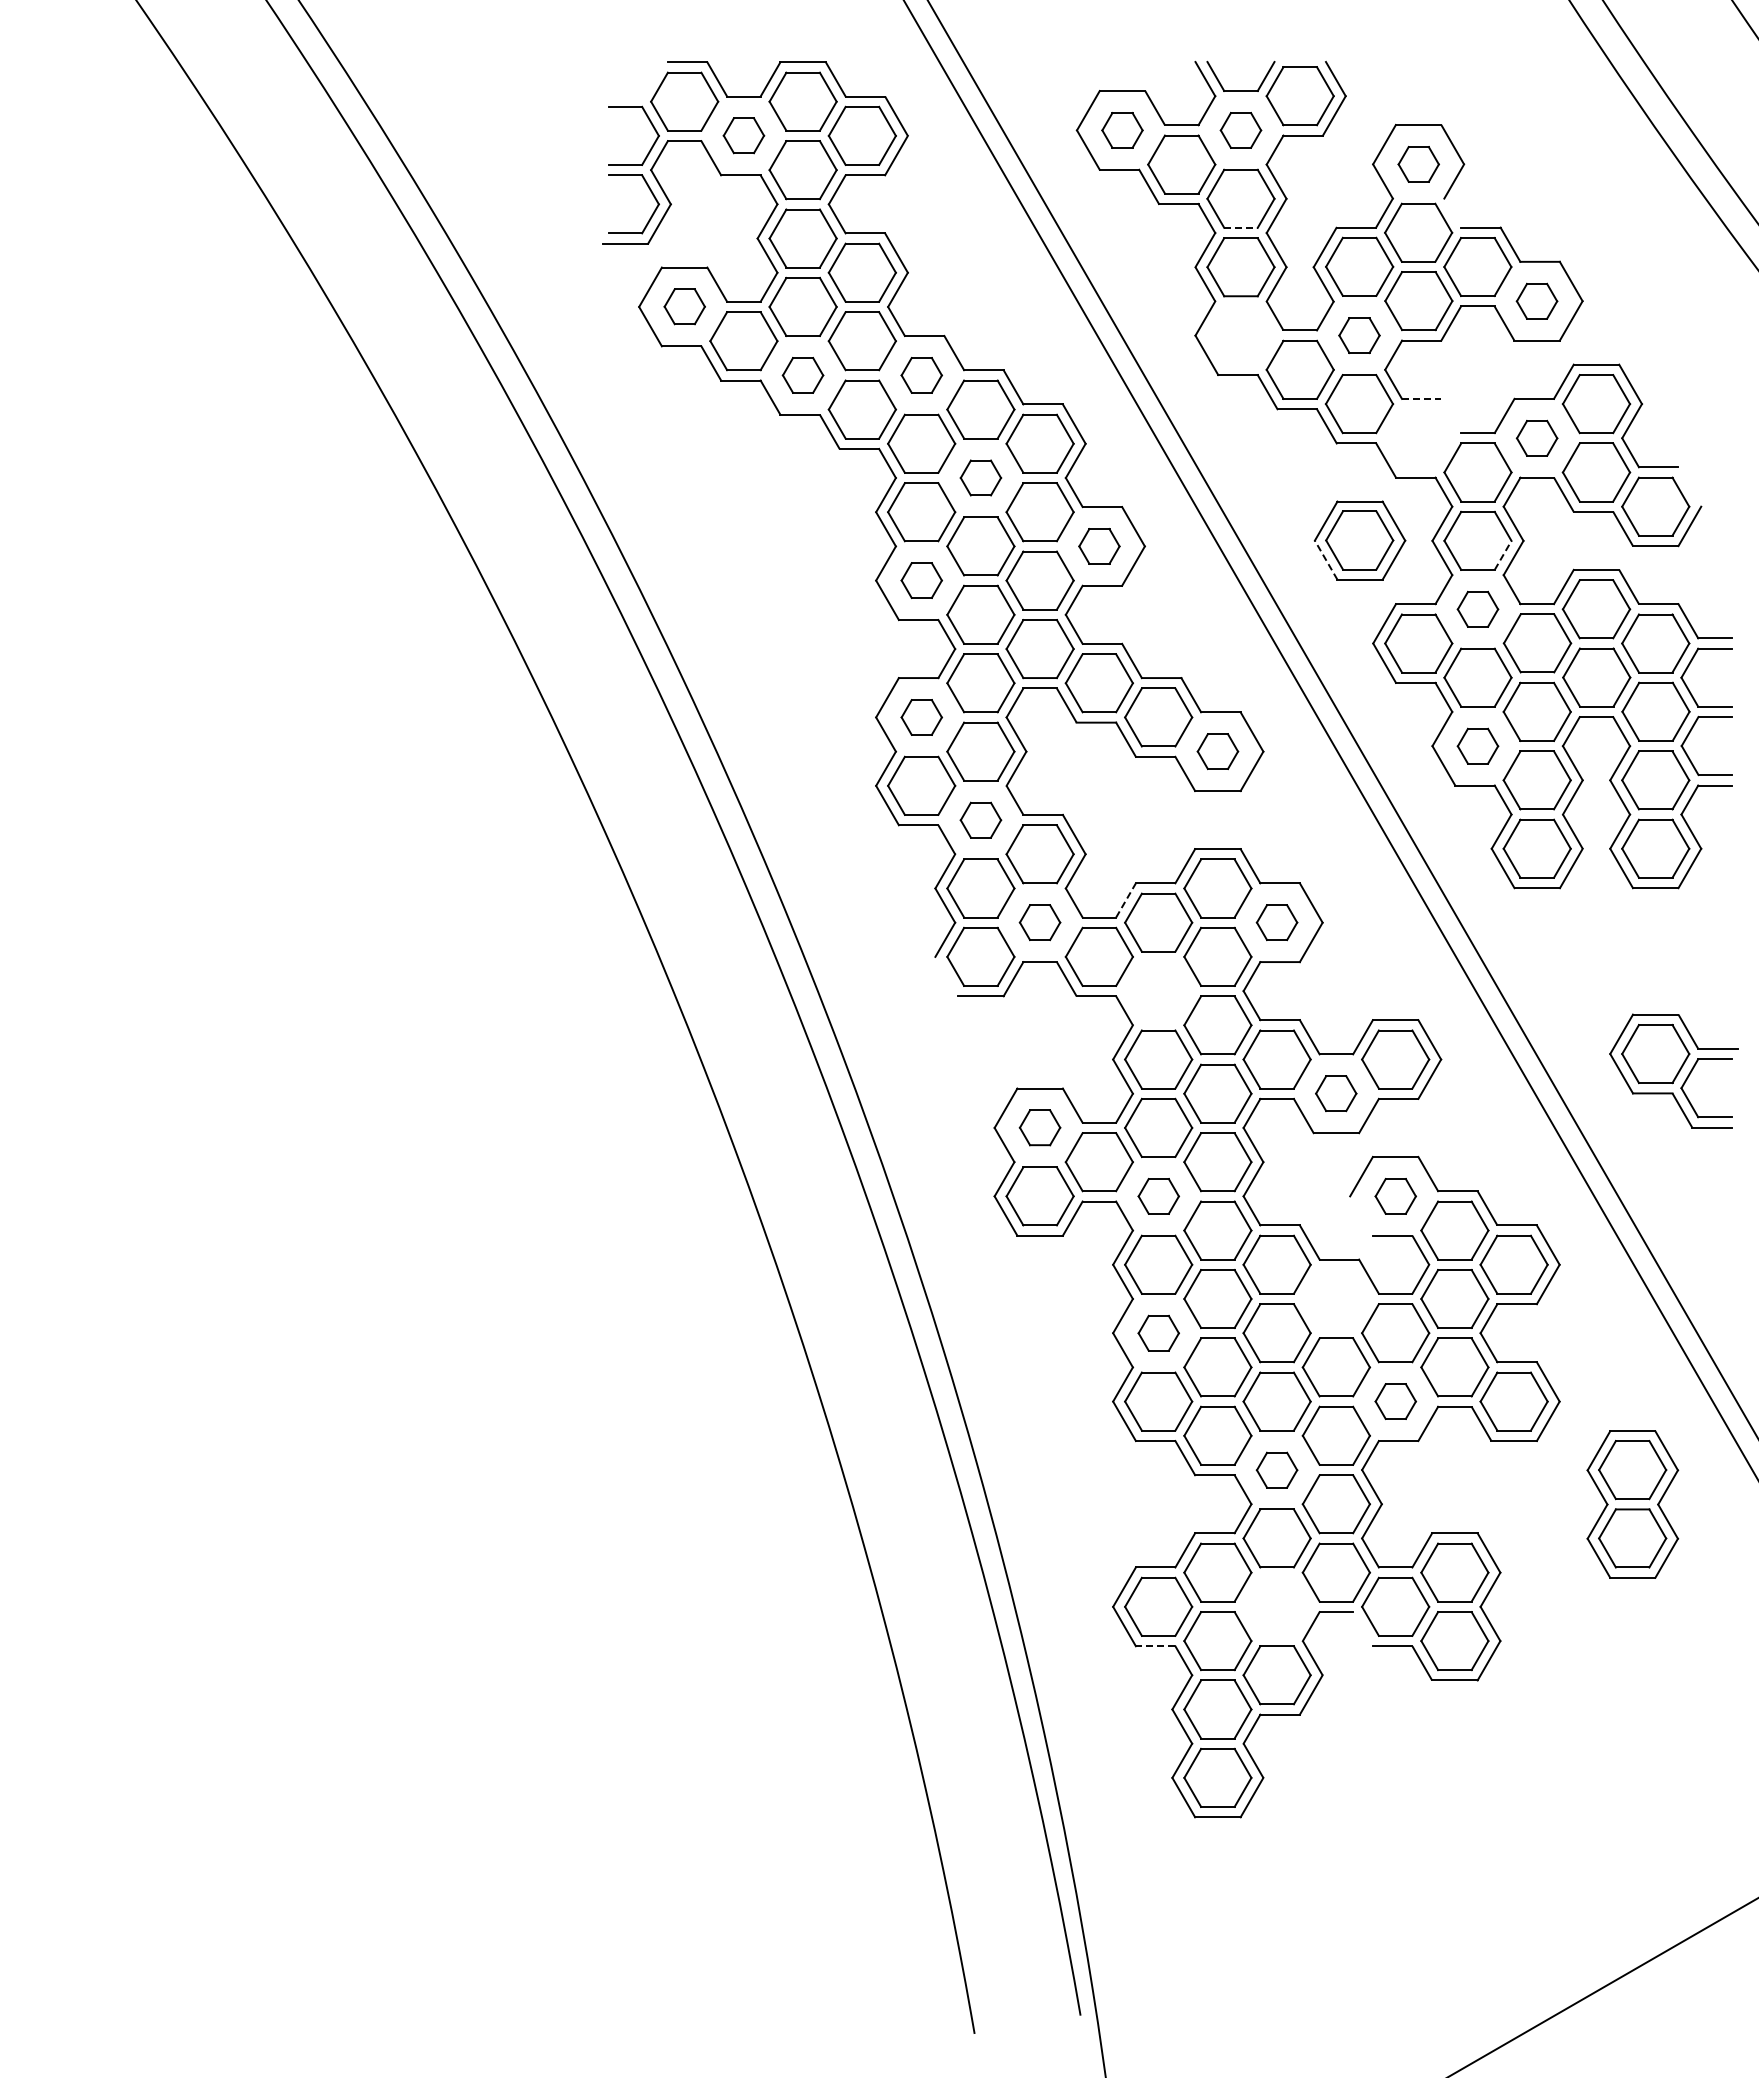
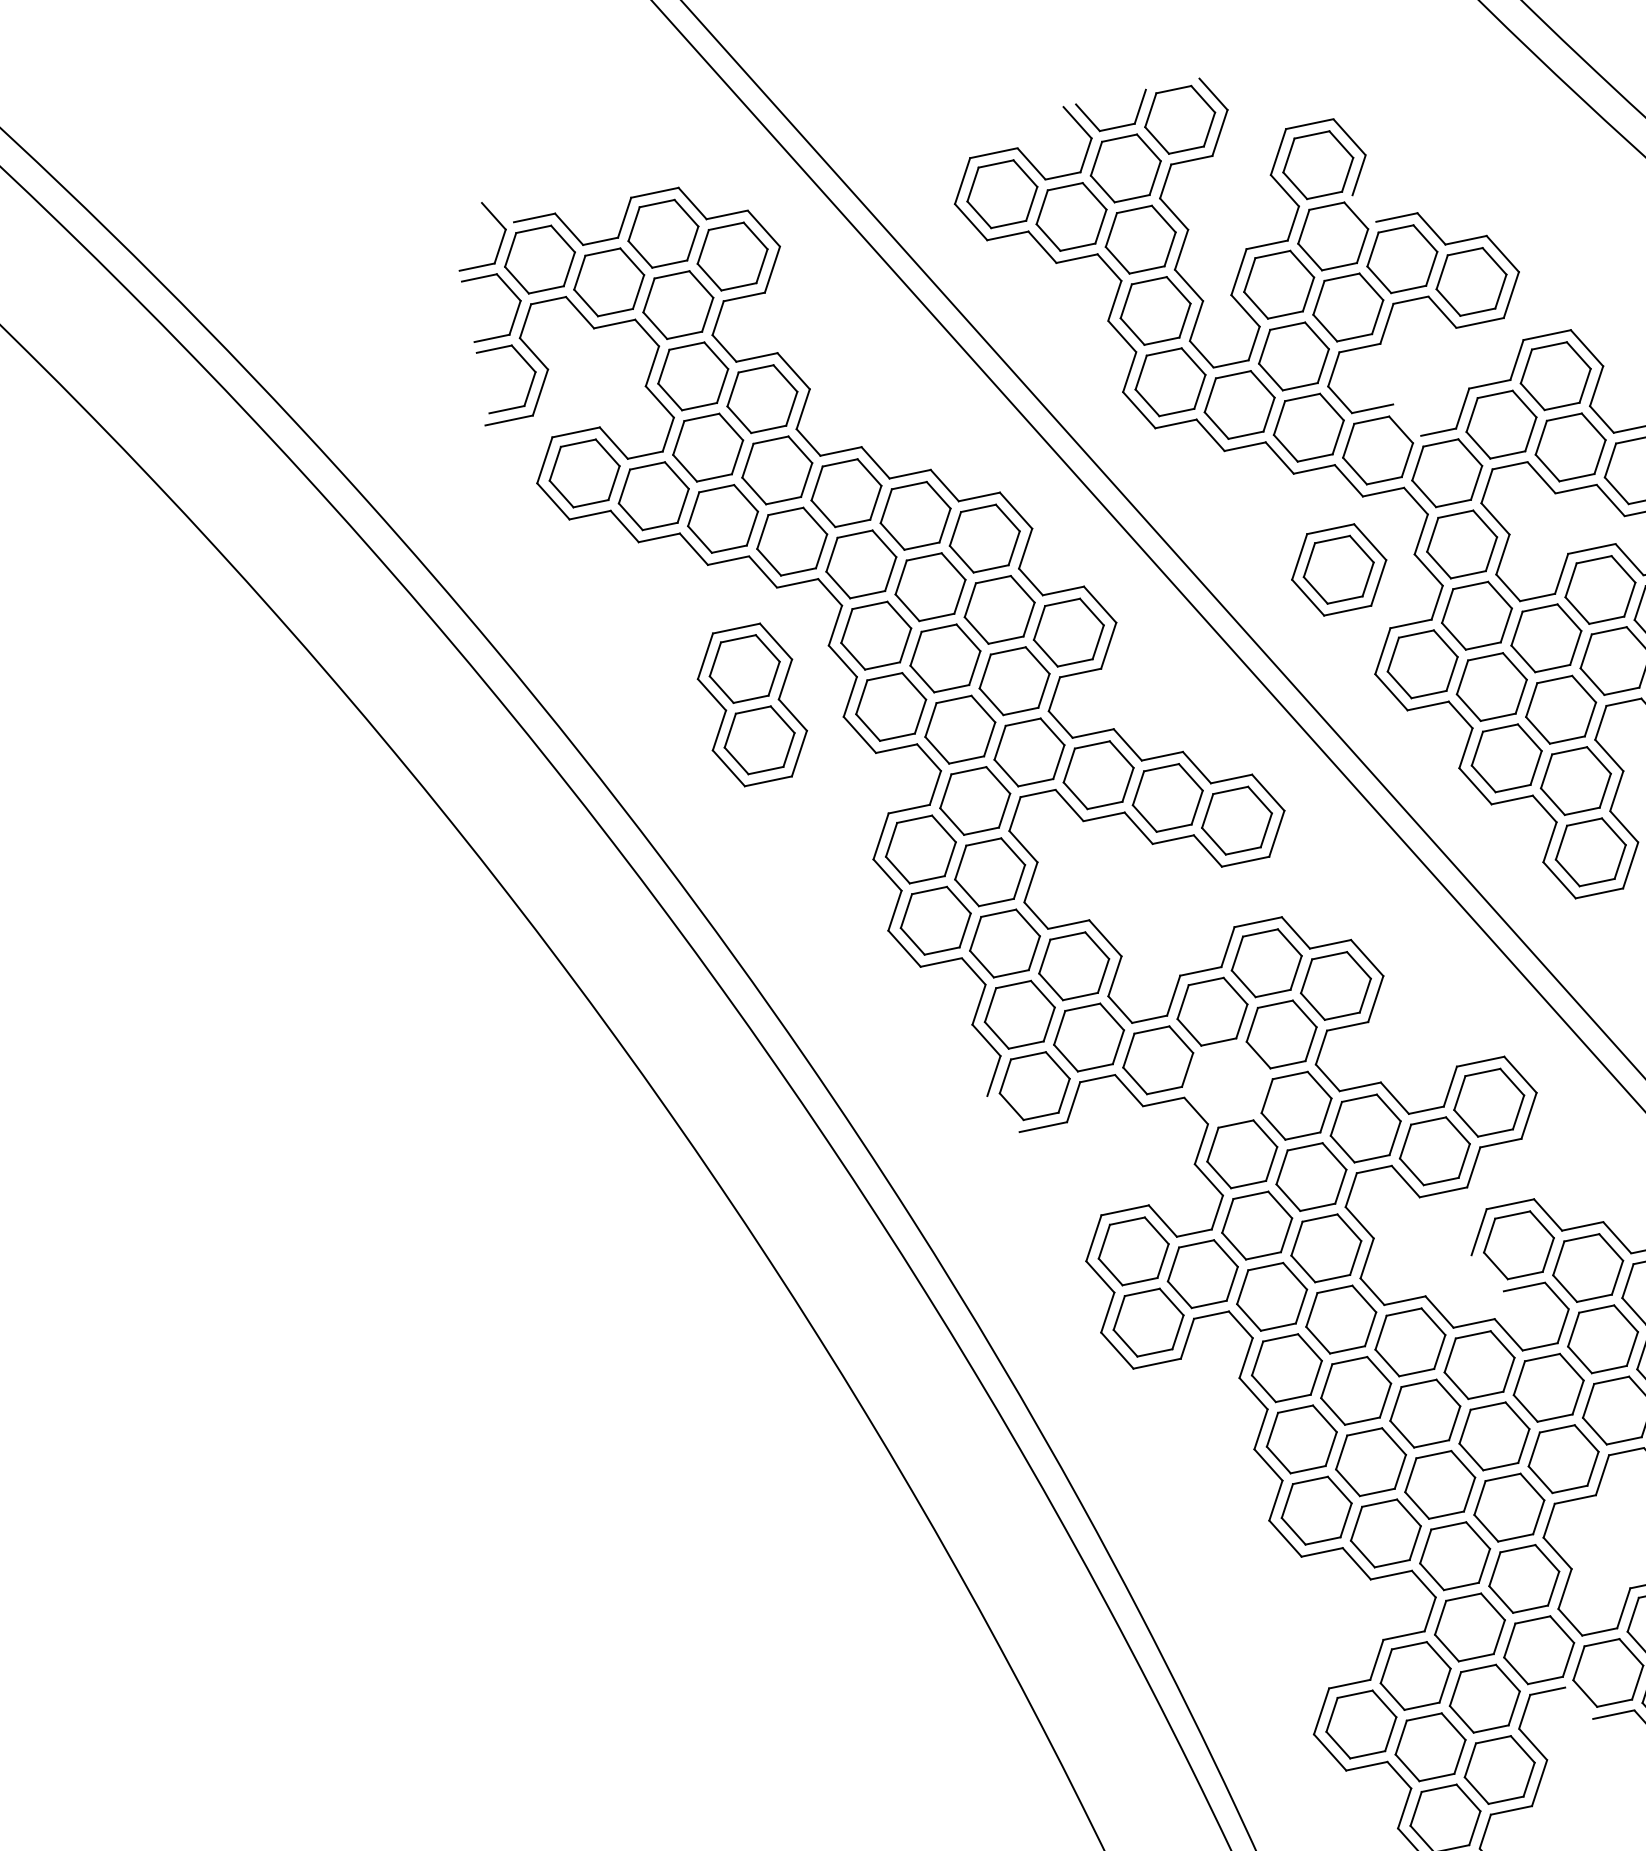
part: (650, 55) -> (494, 218), added
part: (1122, 130) -> (1002, 194), size x1.67
part: (1240, 130) -> (1125, 168), size x1.67
part: (743, 135) -> (608, 282), size x1.67
part: (1418, 164) -> (1318, 165), size x1.67
line: (1240, 227) -> (1146, 269), dashed -> solid
part: (1536, 301) -> (1470, 282), size x1.67
part: (684, 306) -> (584, 473), size x1.67
part: (1240, 335) -> (1169, 382), added
part: (1359, 335) -> (1293, 356), size x1.67
part: (802, 375) -> (722, 519), size x1.67
part: (921, 375) -> (846, 493), size x1.67
line: (1421, 398) -> (1372, 408), dashed -> solid
part: (1418, 438) -> (1377, 450), added
part: (1536, 438) -> (1500, 425), size x1.67
part: (980, 477) -> (930, 586), size x1.67
part: (1099, 546) -> (1069, 632), size x1.67
part: (794, 551) -> (752, 704), added
line: (1503, 555) -> (1491, 554), dashed -> solid
line: (1326, 560) -> (1308, 597), dashed -> solid
part: (921, 580) -> (890, 706), size x1.67
part: (1477, 609) -> (1476, 616), size x1.67
part: (921, 717) -> (920, 849), size x1.67
part: (1477, 746) -> (1506, 758), size x1.67
part: (1217, 751) -> (1236, 820), size x1.67
part: (980, 820) -> (1004, 944), size x1.67
line: (1126, 900) -> (1174, 995), dashed -> solid
part: (1039, 922) -> (1088, 1037), size x1.67
part: (1276, 922) -> (1335, 985), size x1.67
part: (1335, 1093) -> (1433, 1151), size x1.67
part: (1039, 1127) -> (1132, 1251), size x1.67
part: (1158, 1196) -> (1271, 1297), size x1.67
part: (1395, 1196) -> (1518, 1245), size x1.67
part: (1335, 1298) -> (1478, 1364), added
part: (1158, 1333) -> (1301, 1439), size x1.67
part: (1395, 1401) -> (1563, 1459), size x1.67
part: (1276, 1470) -> (1454, 1556), size x1.67
part: (1276, 1606) -> (1484, 1698), added
line: (1155, 1646) -> (1366, 1766), dashed -> solid

